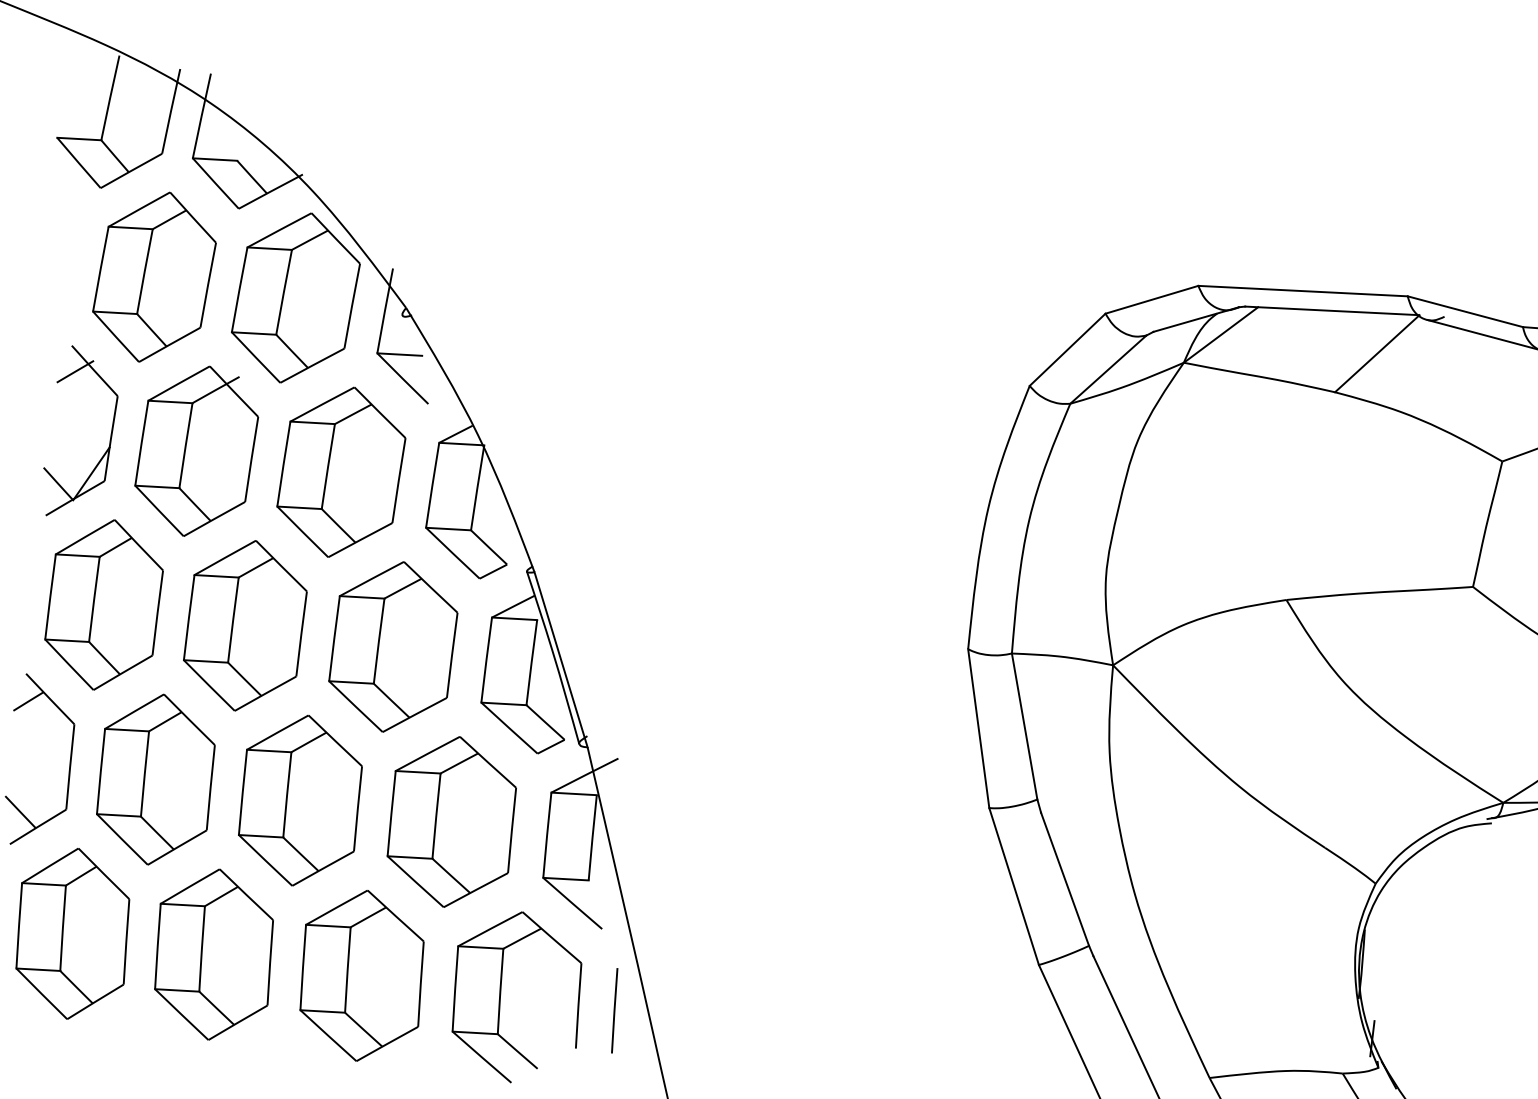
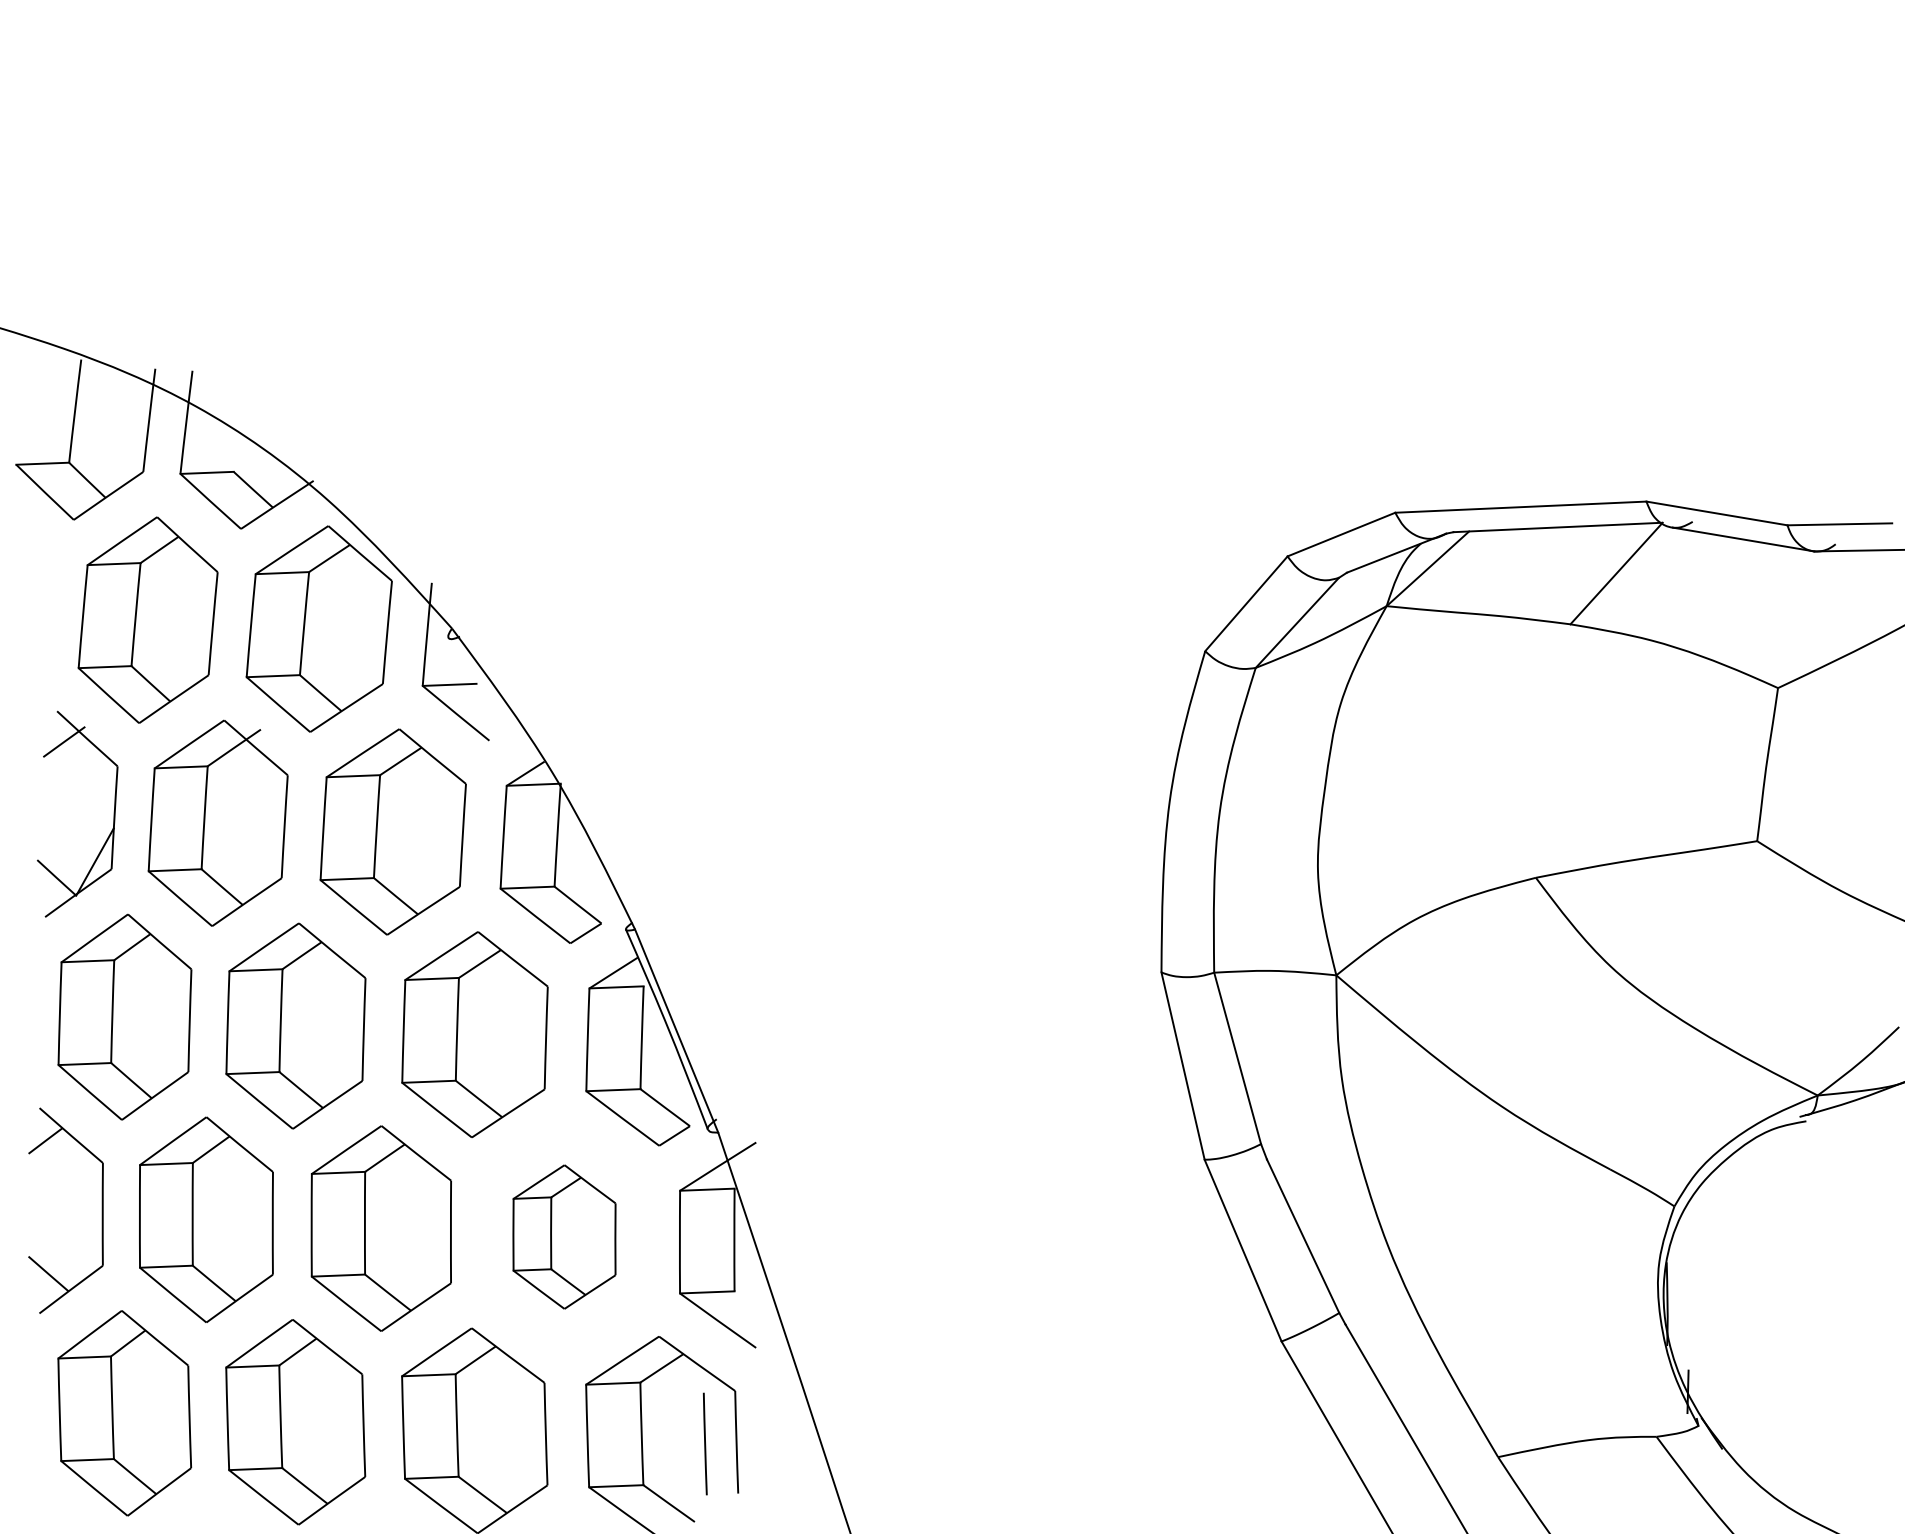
part: (451, 821) -> (564, 1236), size x0.7
line: (614, 1010) -> (704, 1443), moved

